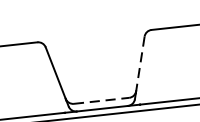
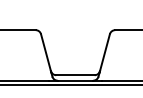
line: (139, 65) -> (104, 53), dashed -> solid
line: (101, 101) -> (75, 75), dashed -> solid

